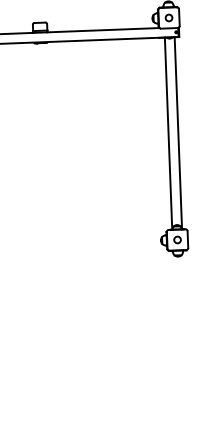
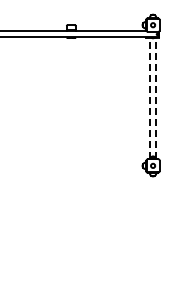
line: (169, 133) -> (150, 98), solid -> dashed
line: (178, 133) -> (156, 98), solid -> dashed

